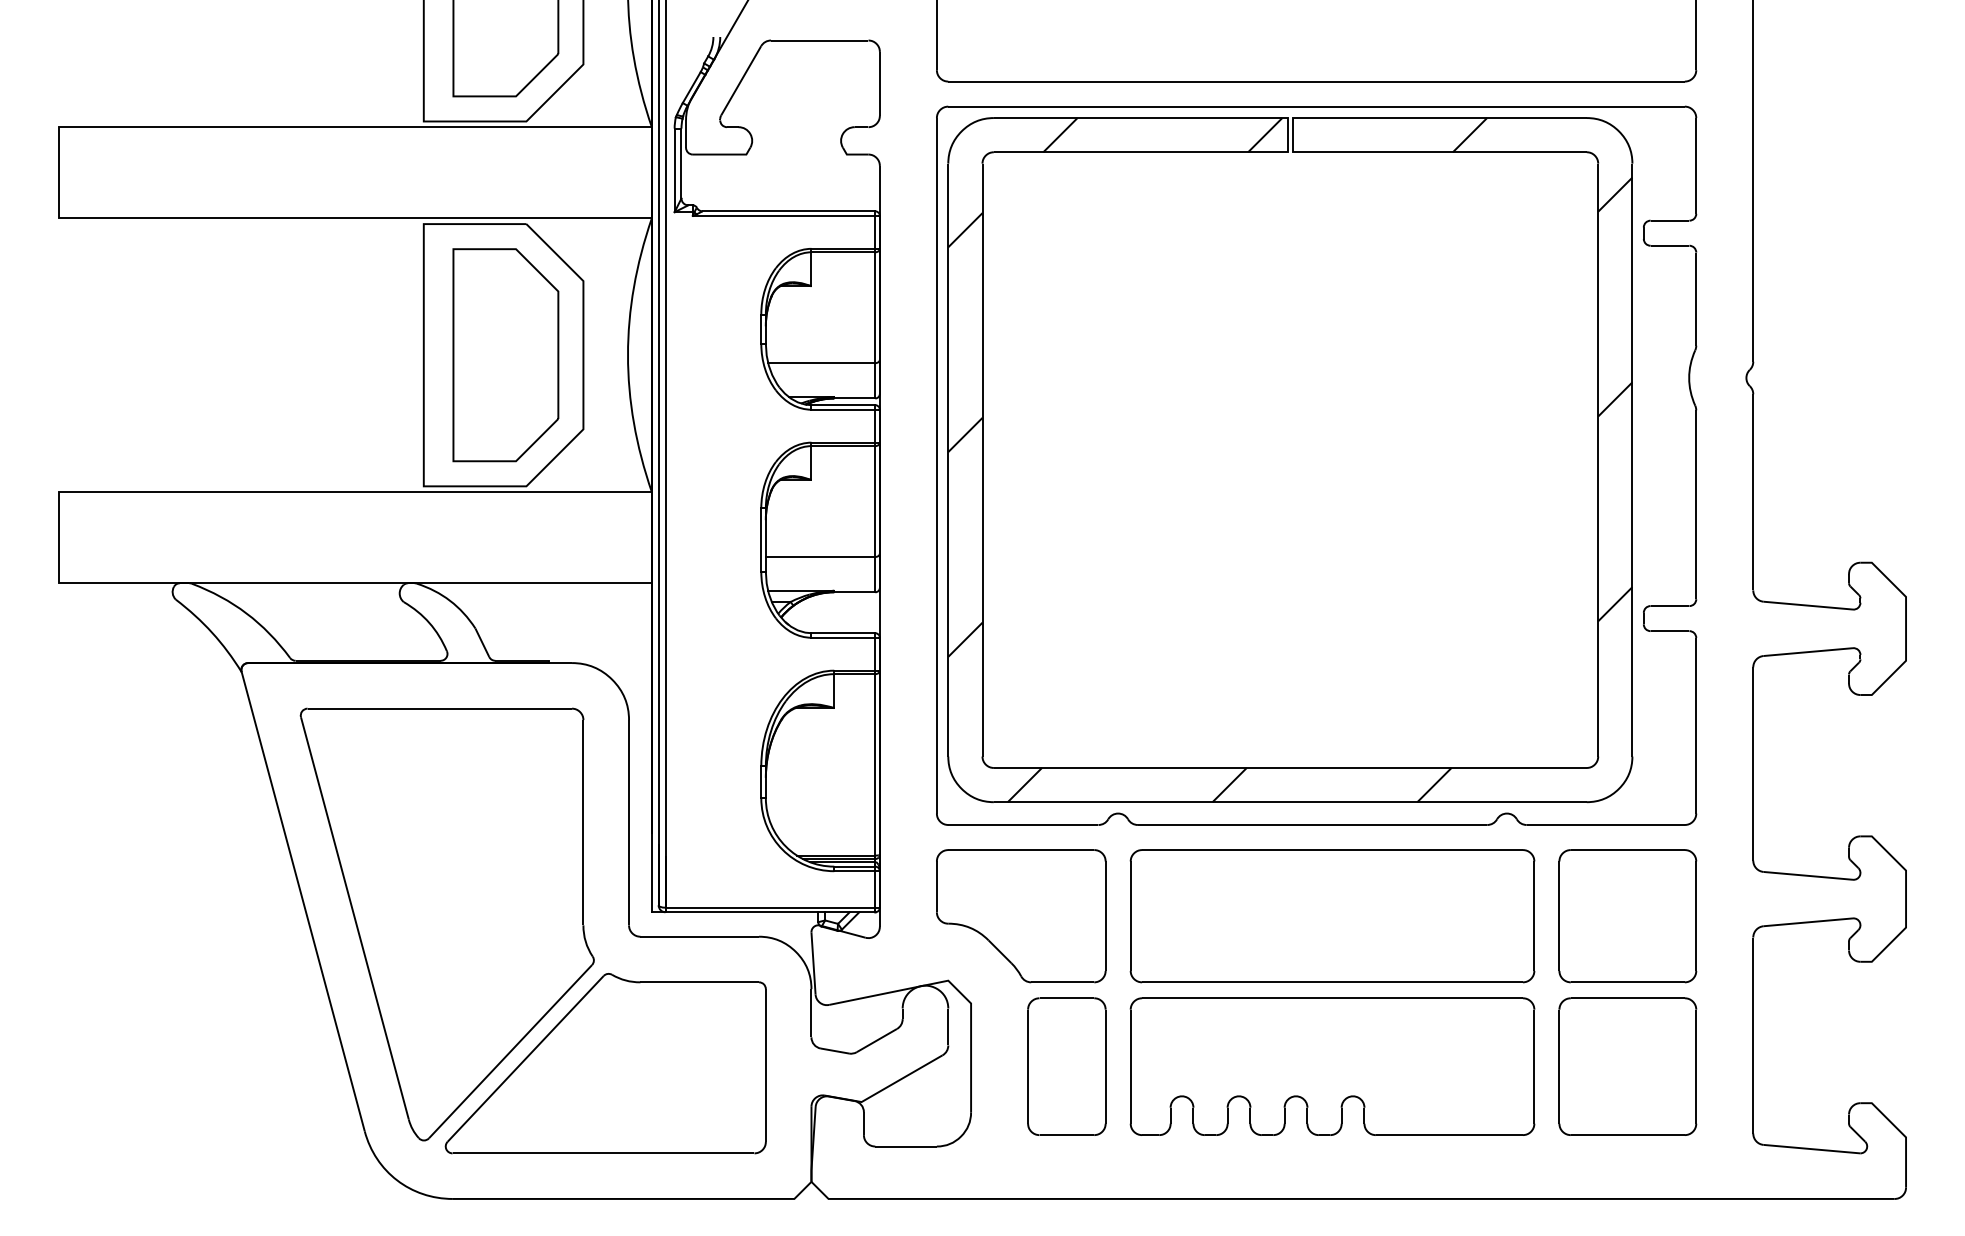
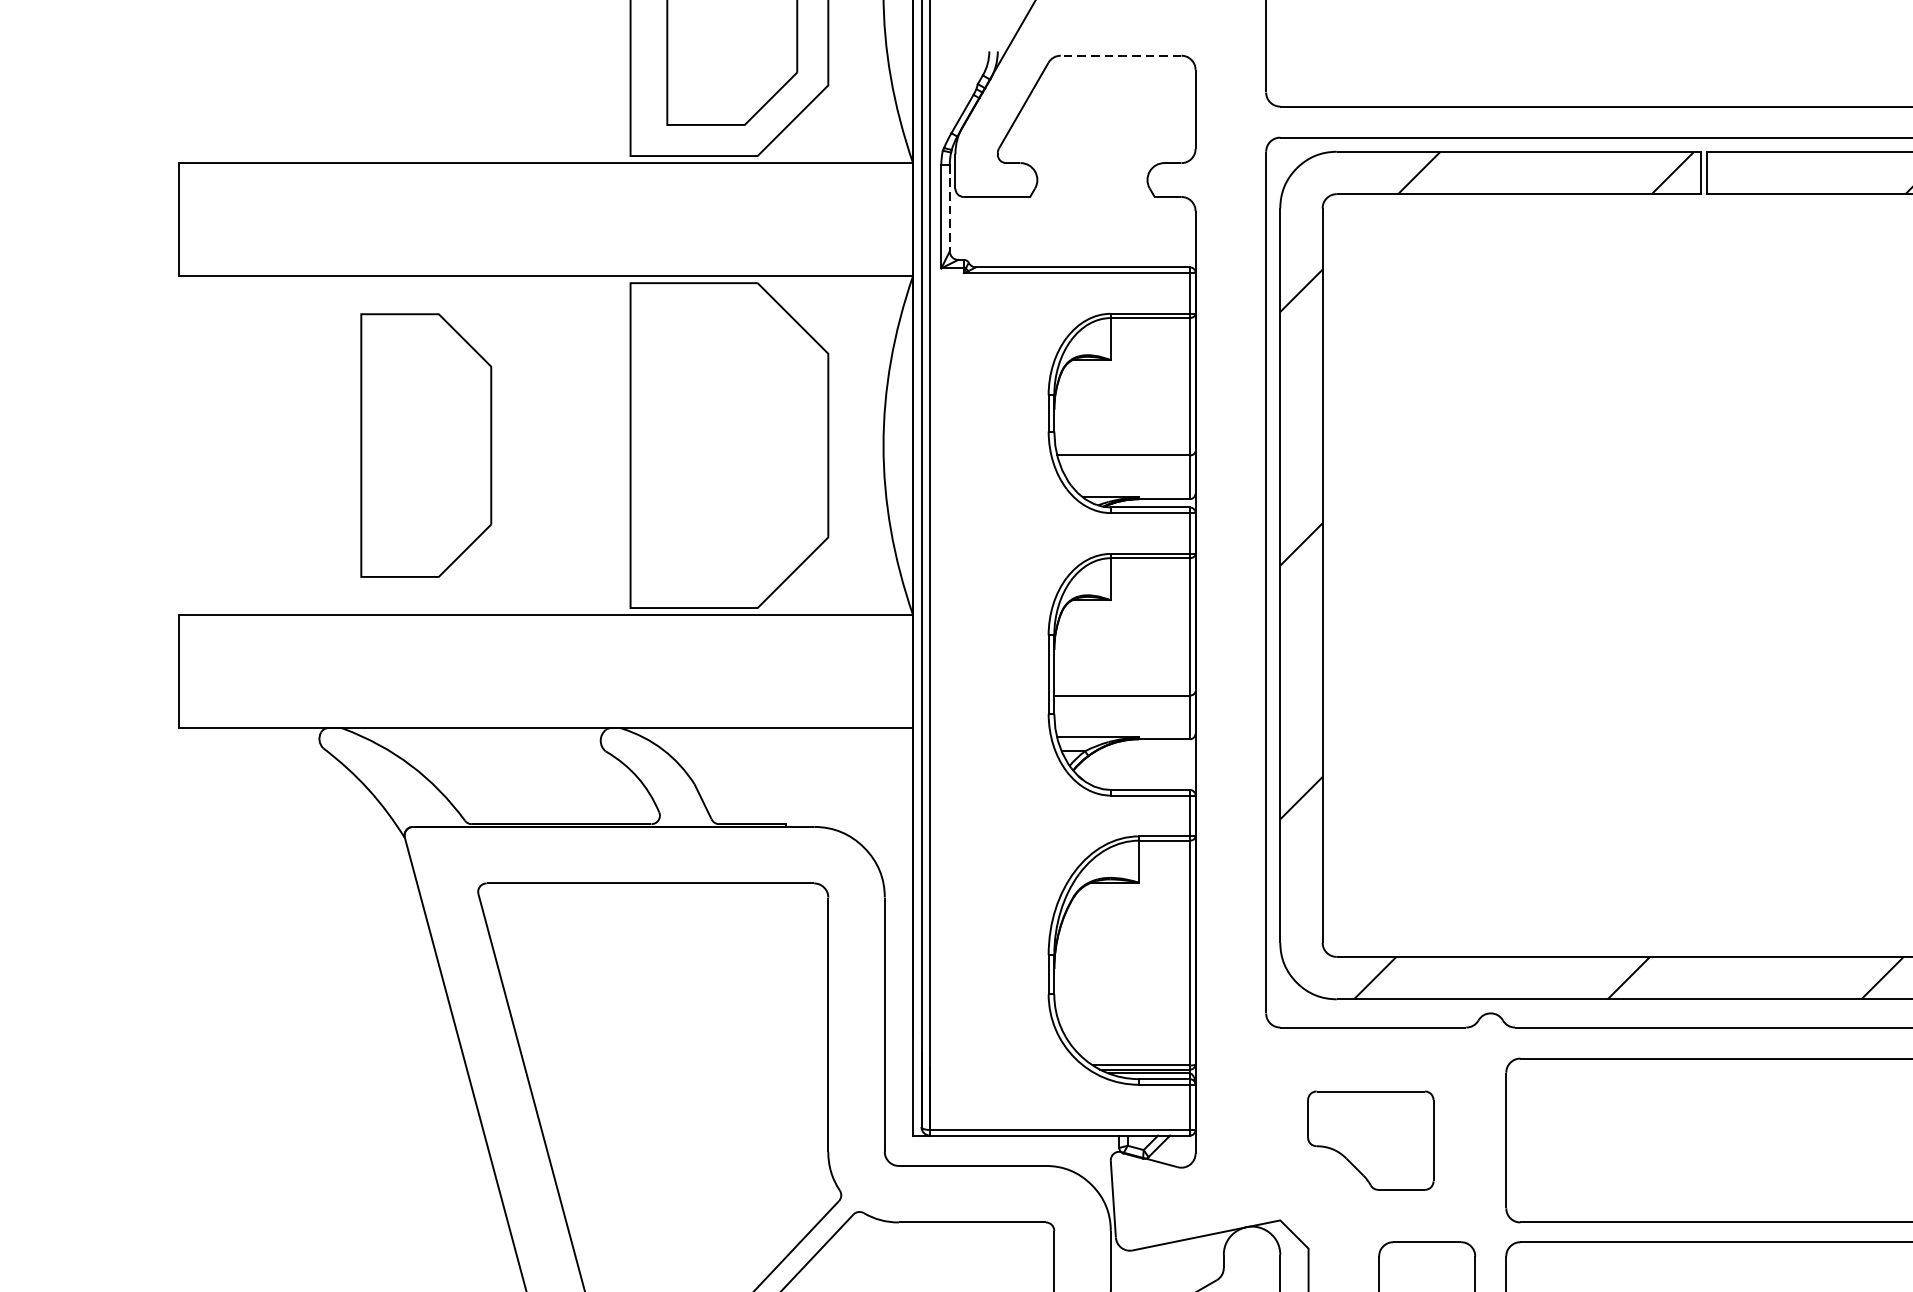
line: (819, 40) -> (1120, 55), solid -> dashed
line: (681, 163) -> (949, 208), solid -> dashed
part: (505, 355) -> (425, 445), moved
part: (1021, 916) -> (1370, 1140), size x0.6

